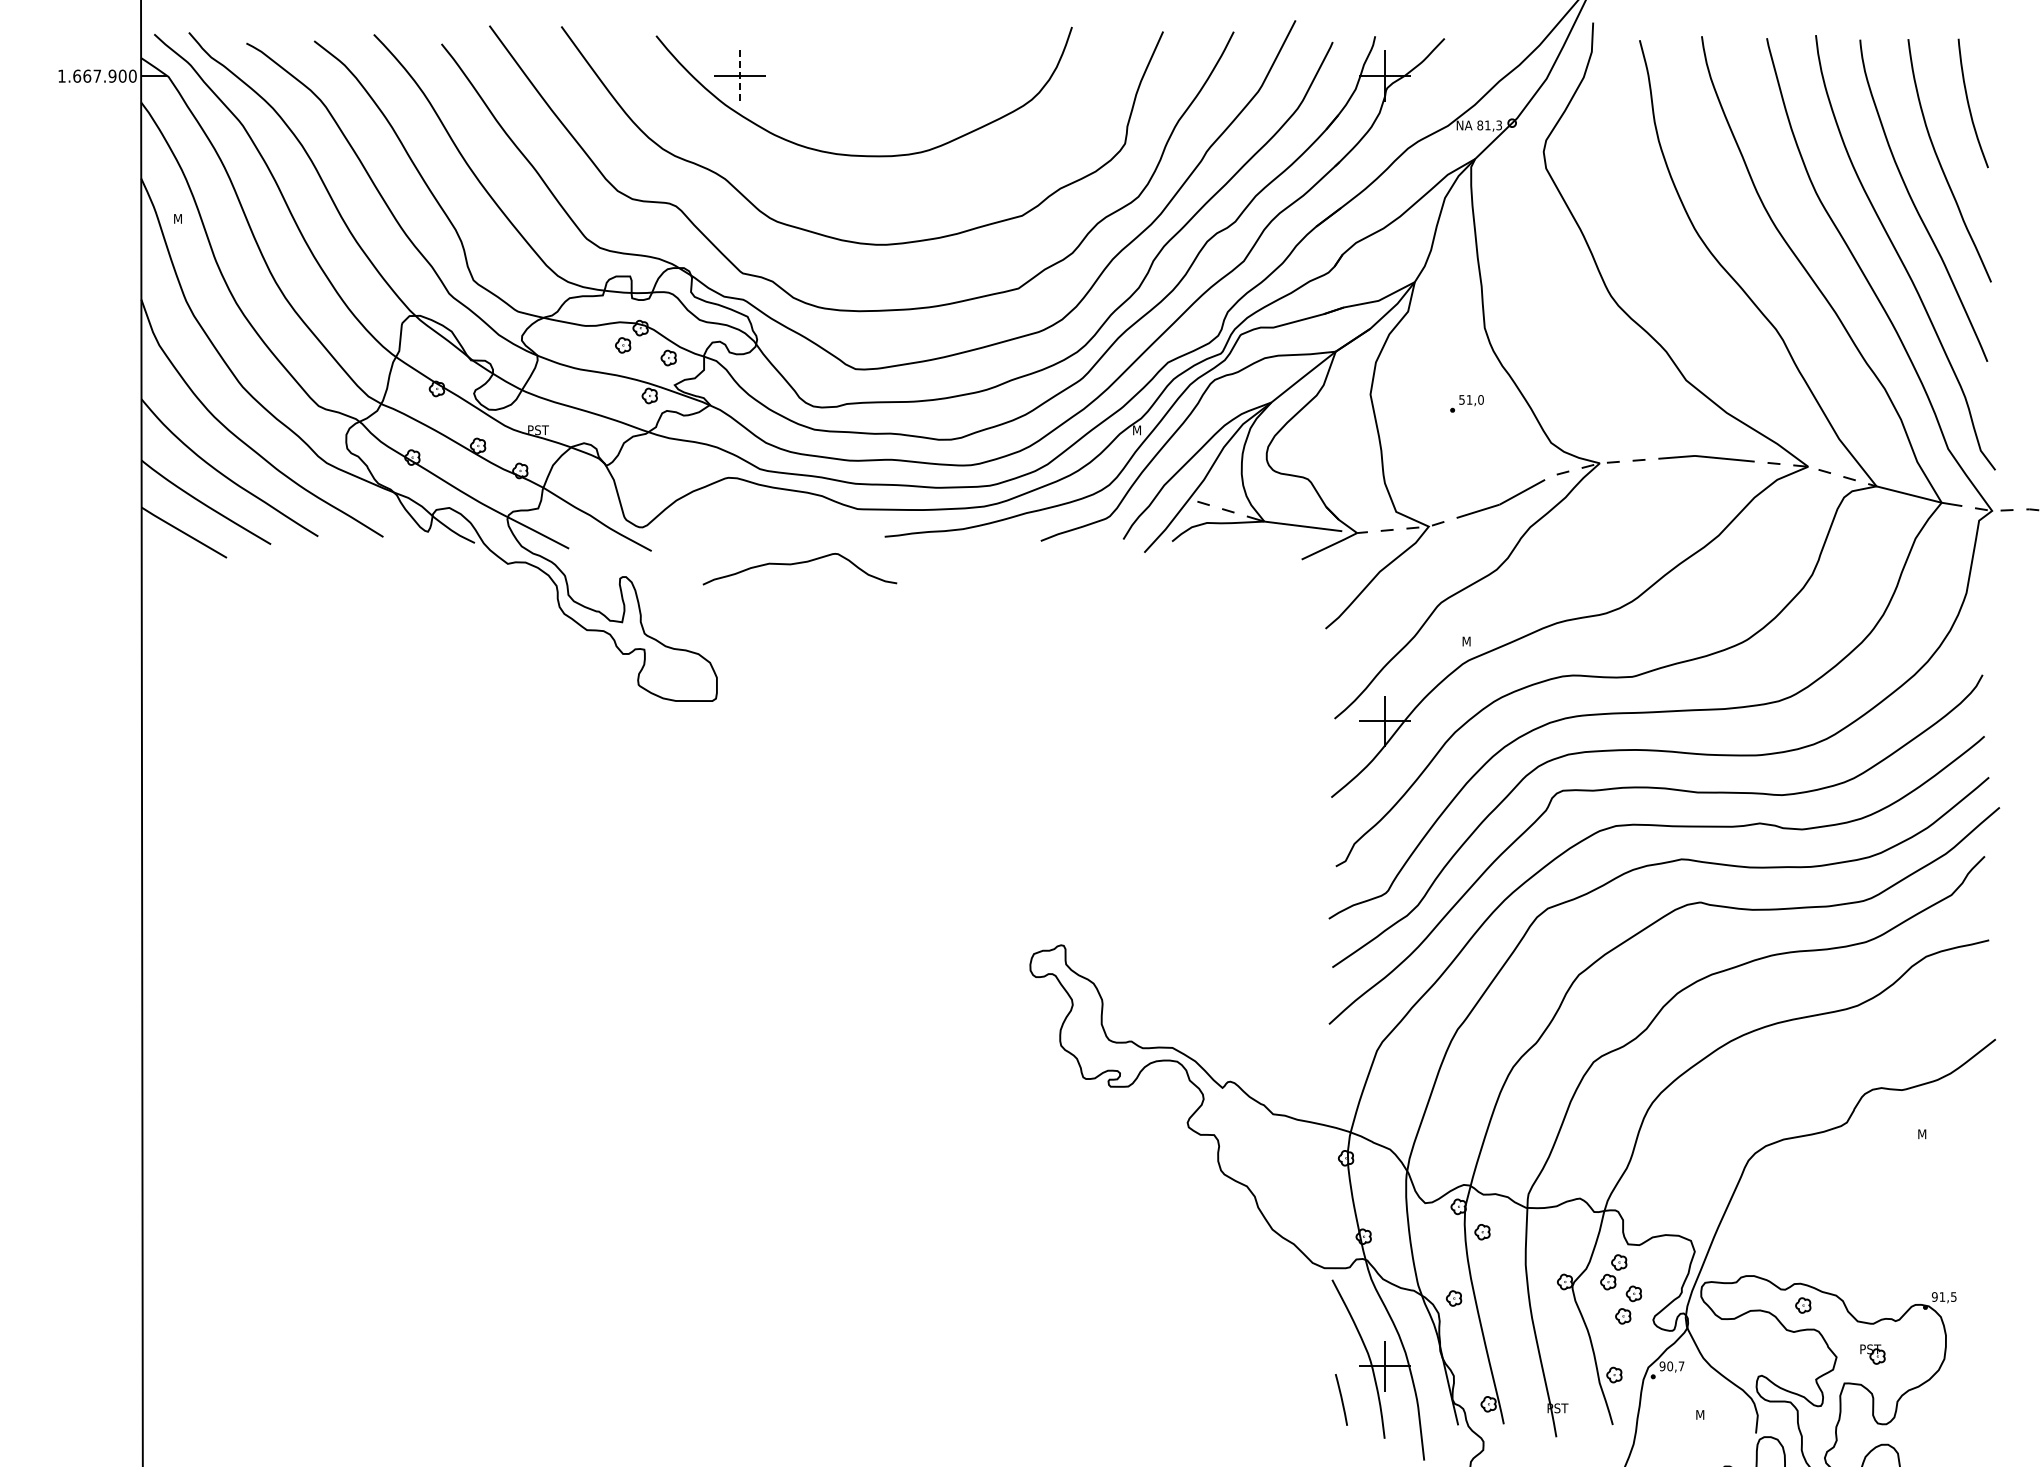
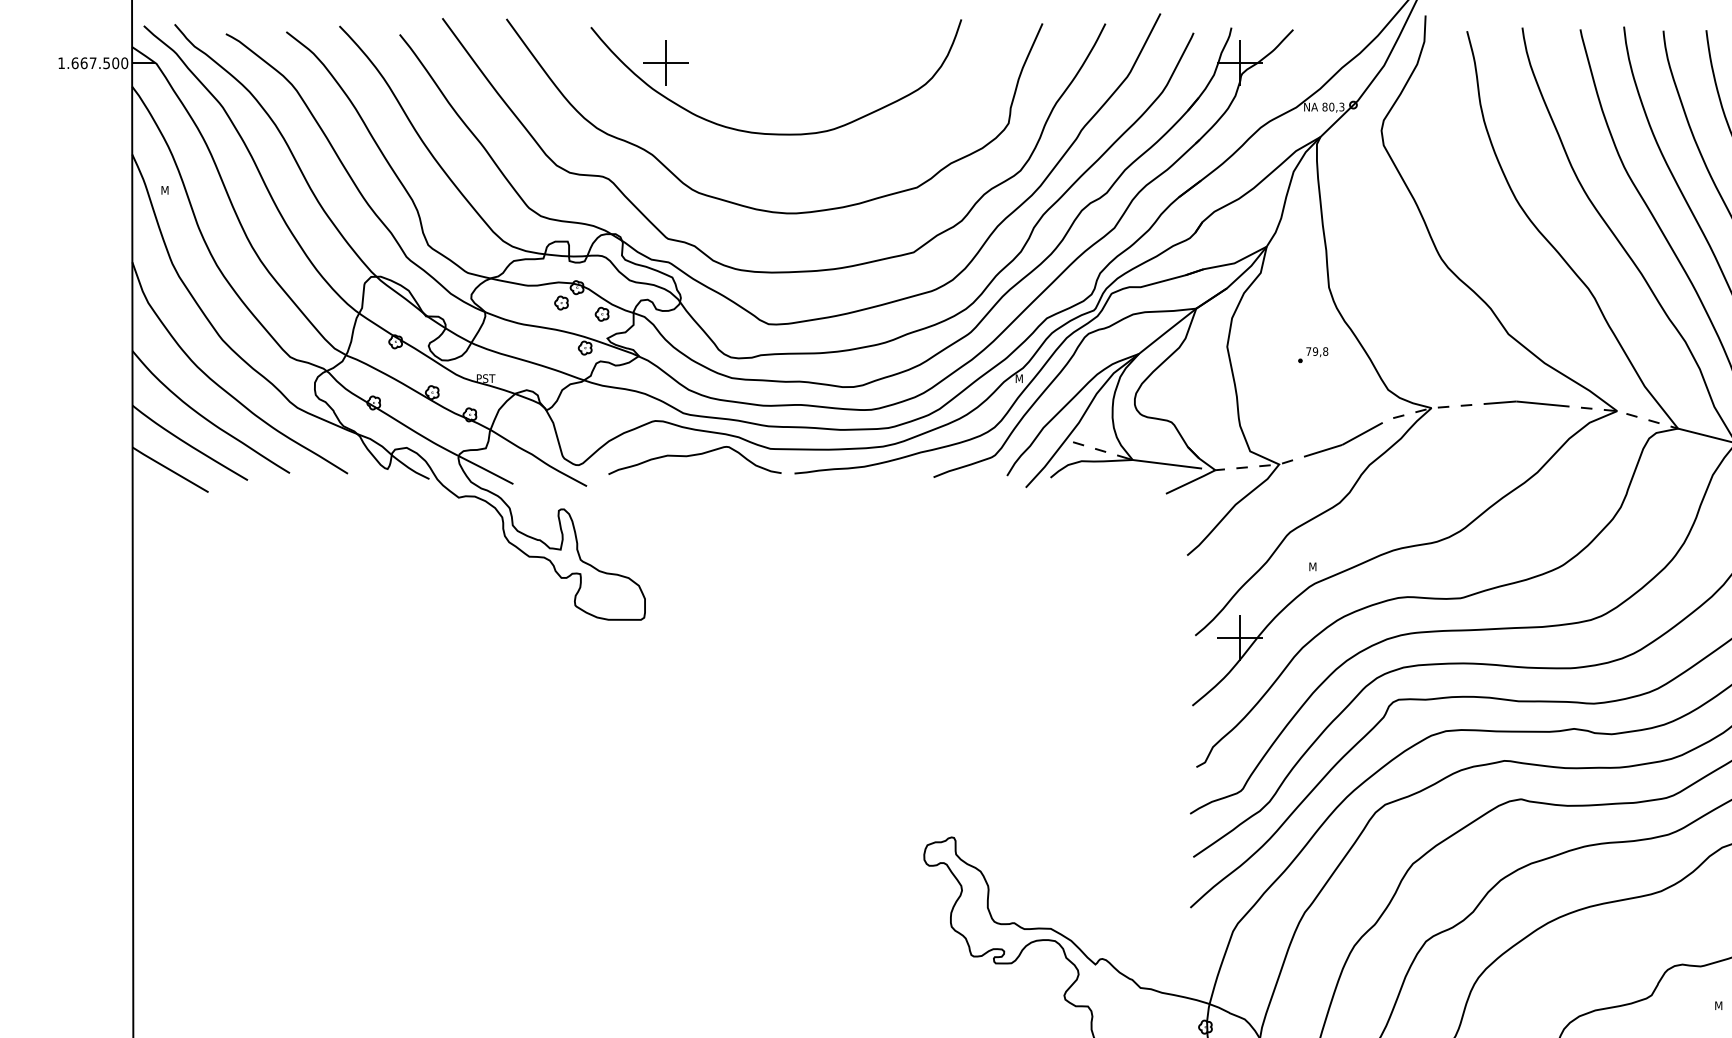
text: (112, 75) -> (106, 62), 1.667.900 -> 1.667.500
line: (740, 76) -> (666, 63), dashed -> solid
text: (1487, 125) -> (1331, 107), 81,3 -> 80,3
text: (1471, 399) -> (1317, 351), 51,0 -> 79,8
curve: (797, 564) -> (692, 456), moved

